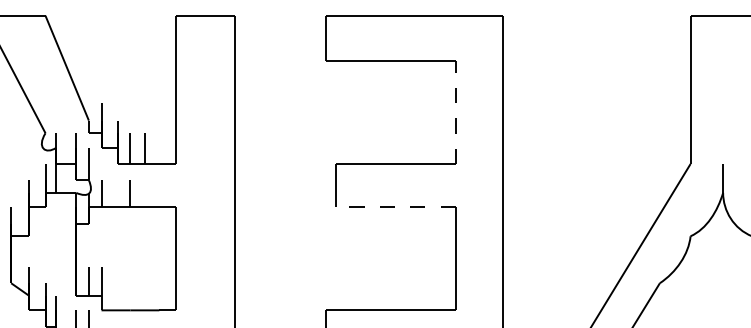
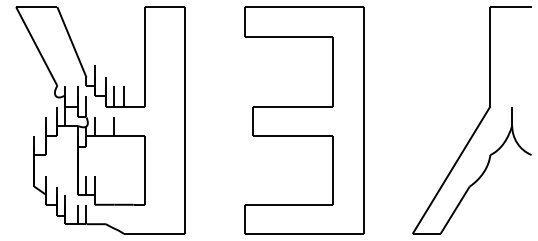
line: (455, 111) -> (332, 71), dashed -> solid
line: (395, 207) -> (292, 135), dashed -> solid

